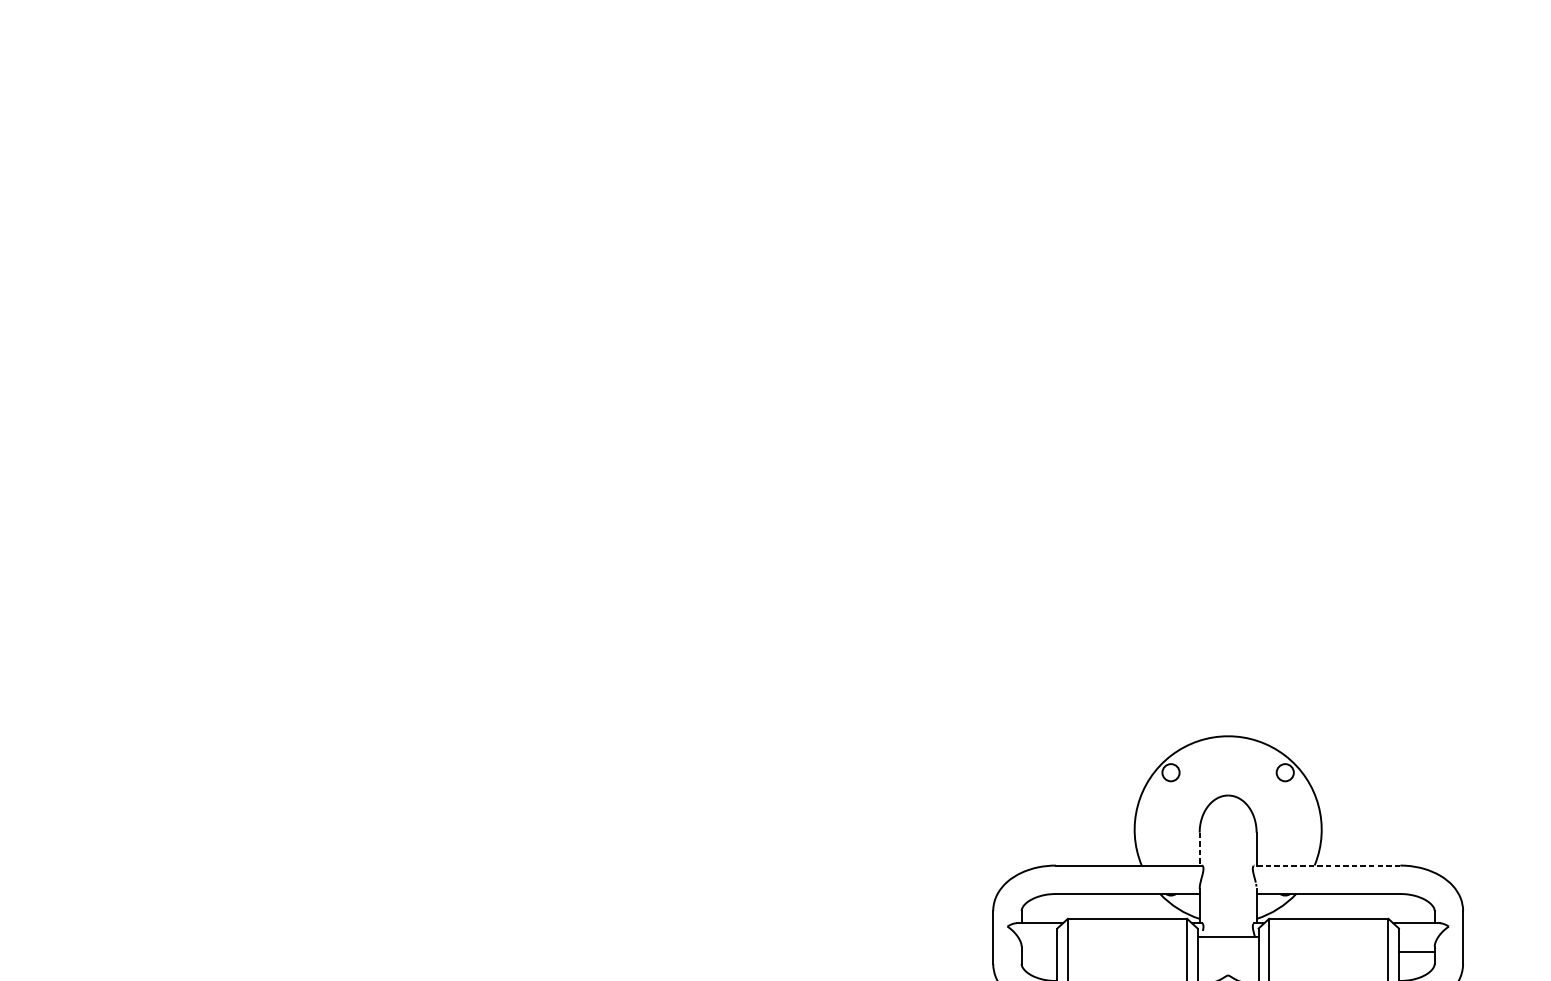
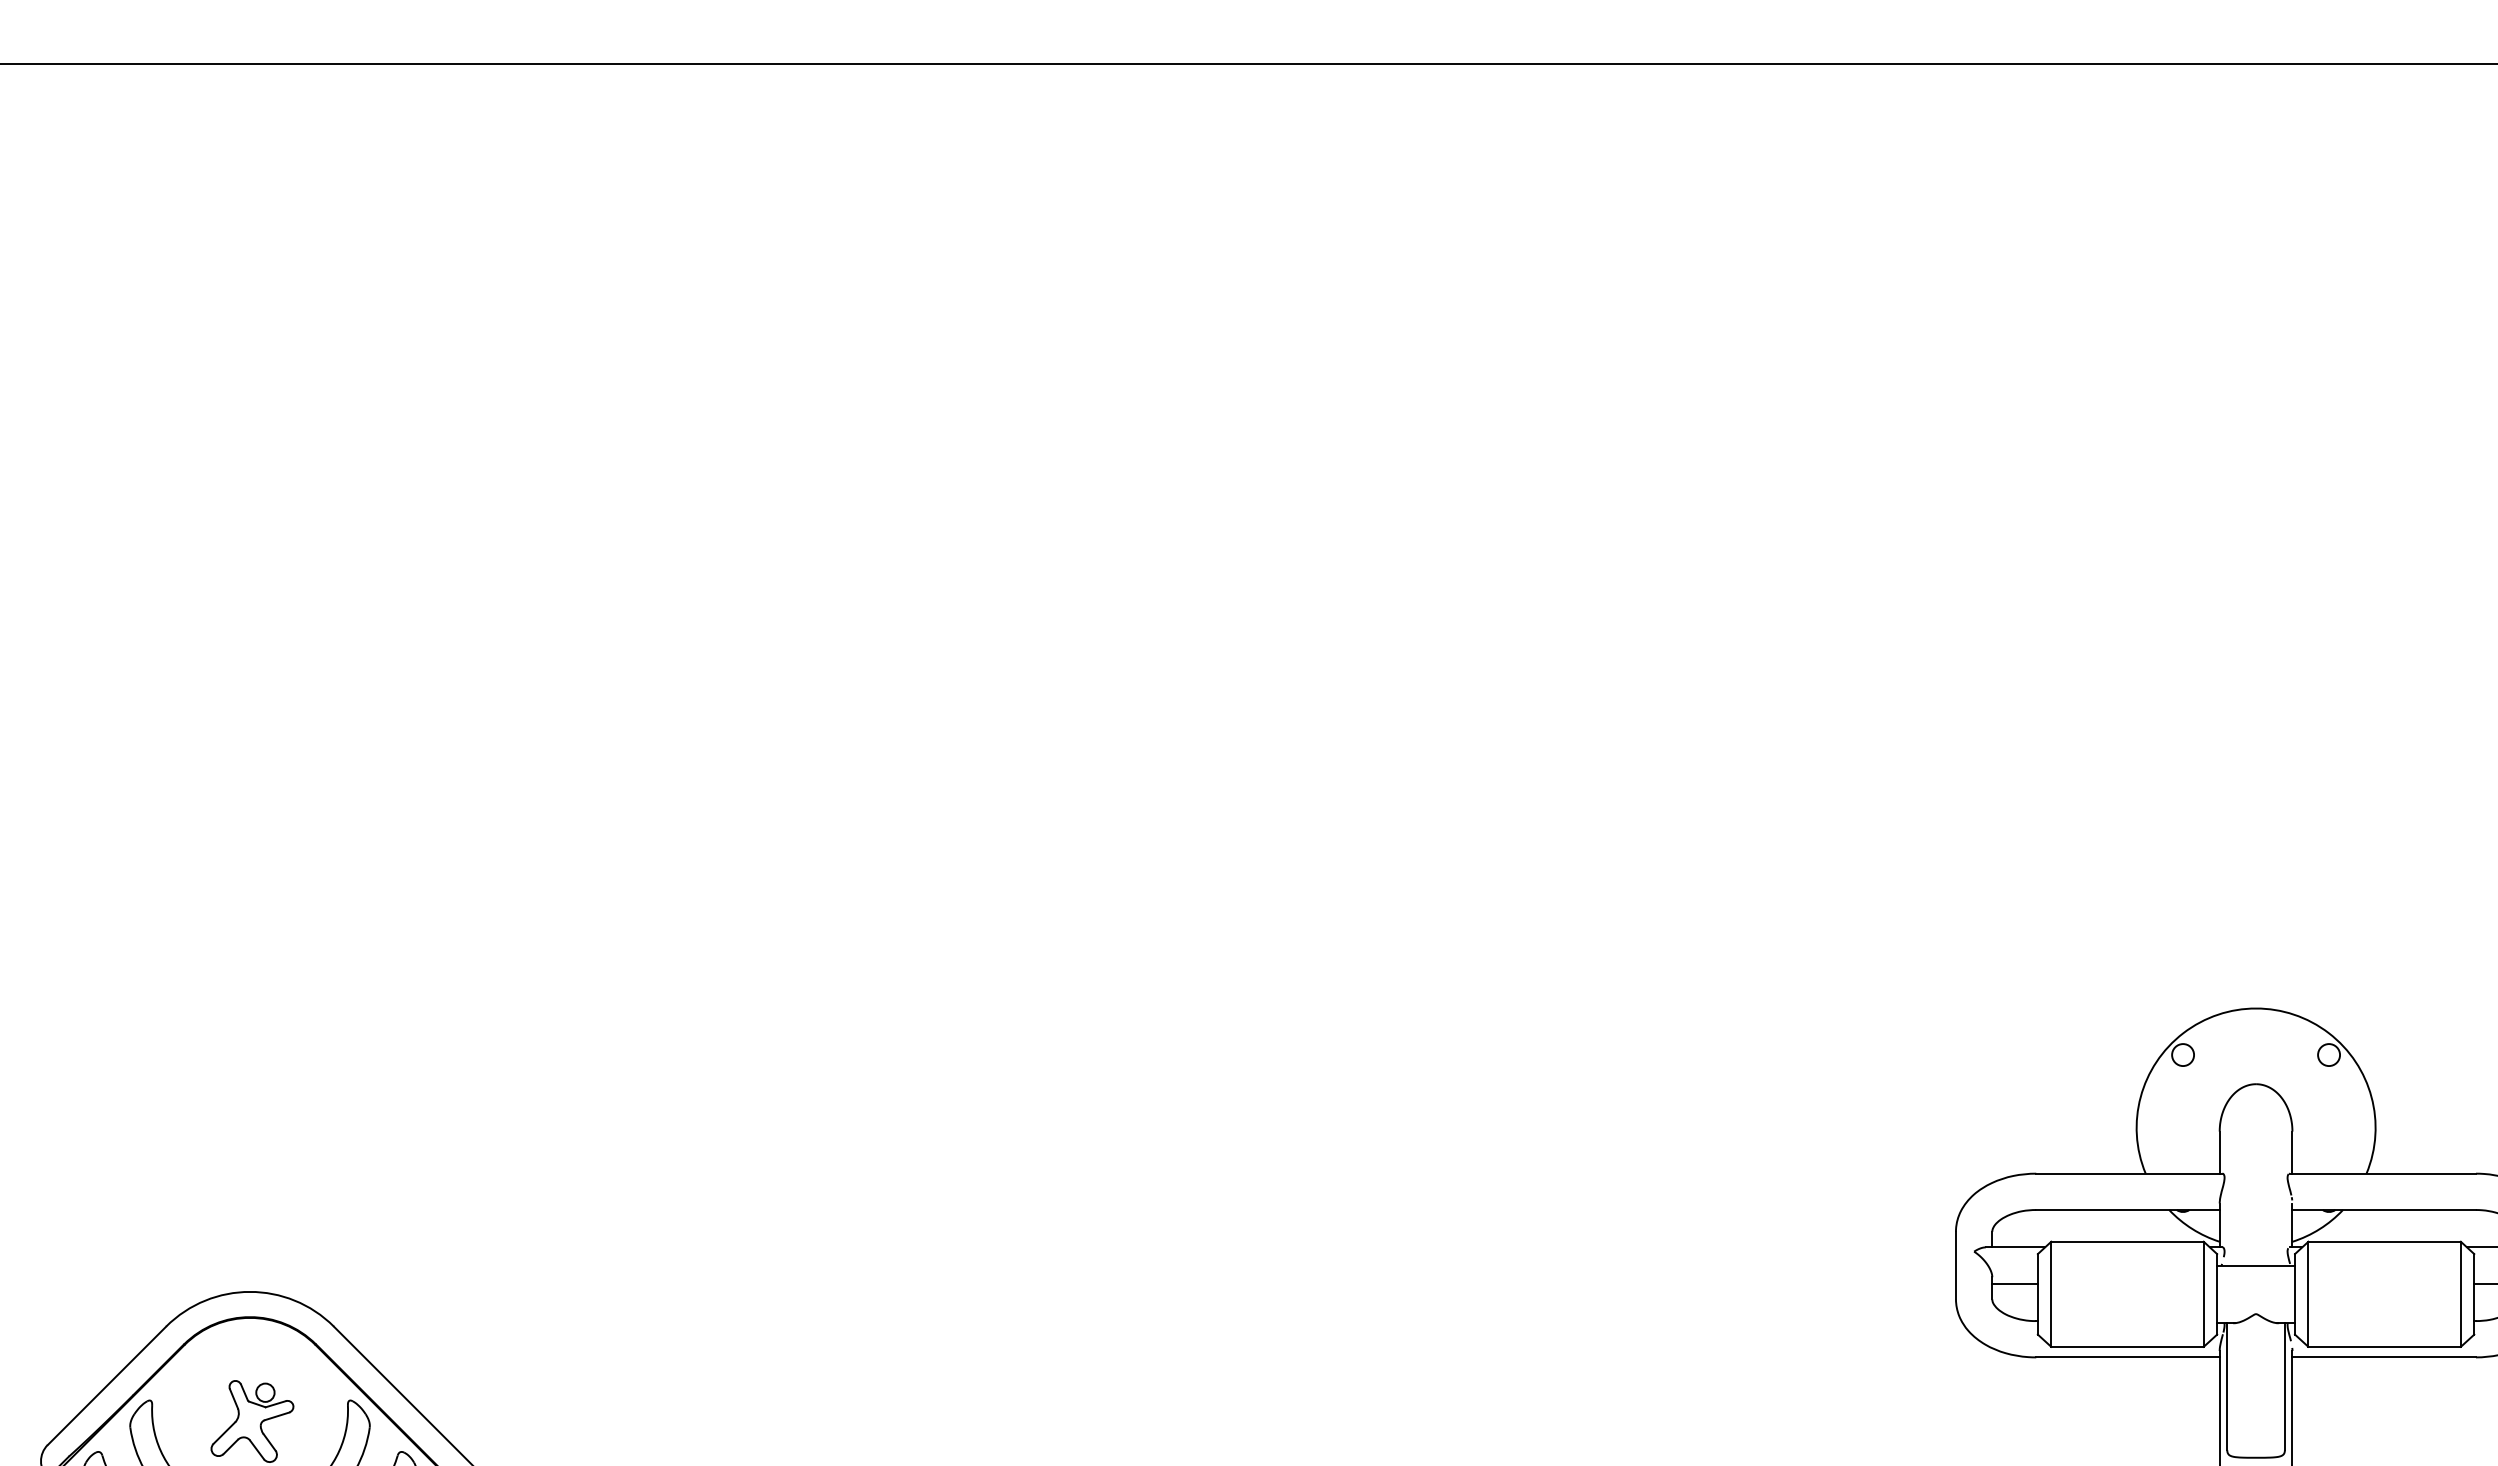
line: (1199, 849) -> (2219, 1153), dashed -> solid
line: (1327, 865) -> (2382, 1173), dashed -> solid
line: (1039, 951) -> (2014, 1283), added

